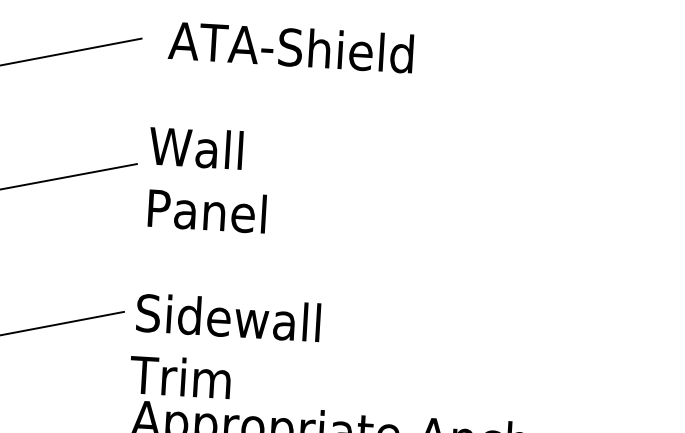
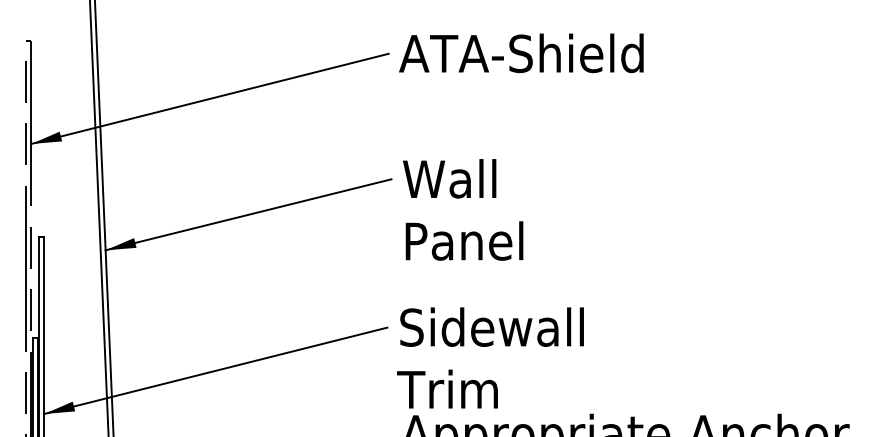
text: (291, 47) -> (521, 53), moved
text: (208, 179) -> (463, 209), moved

